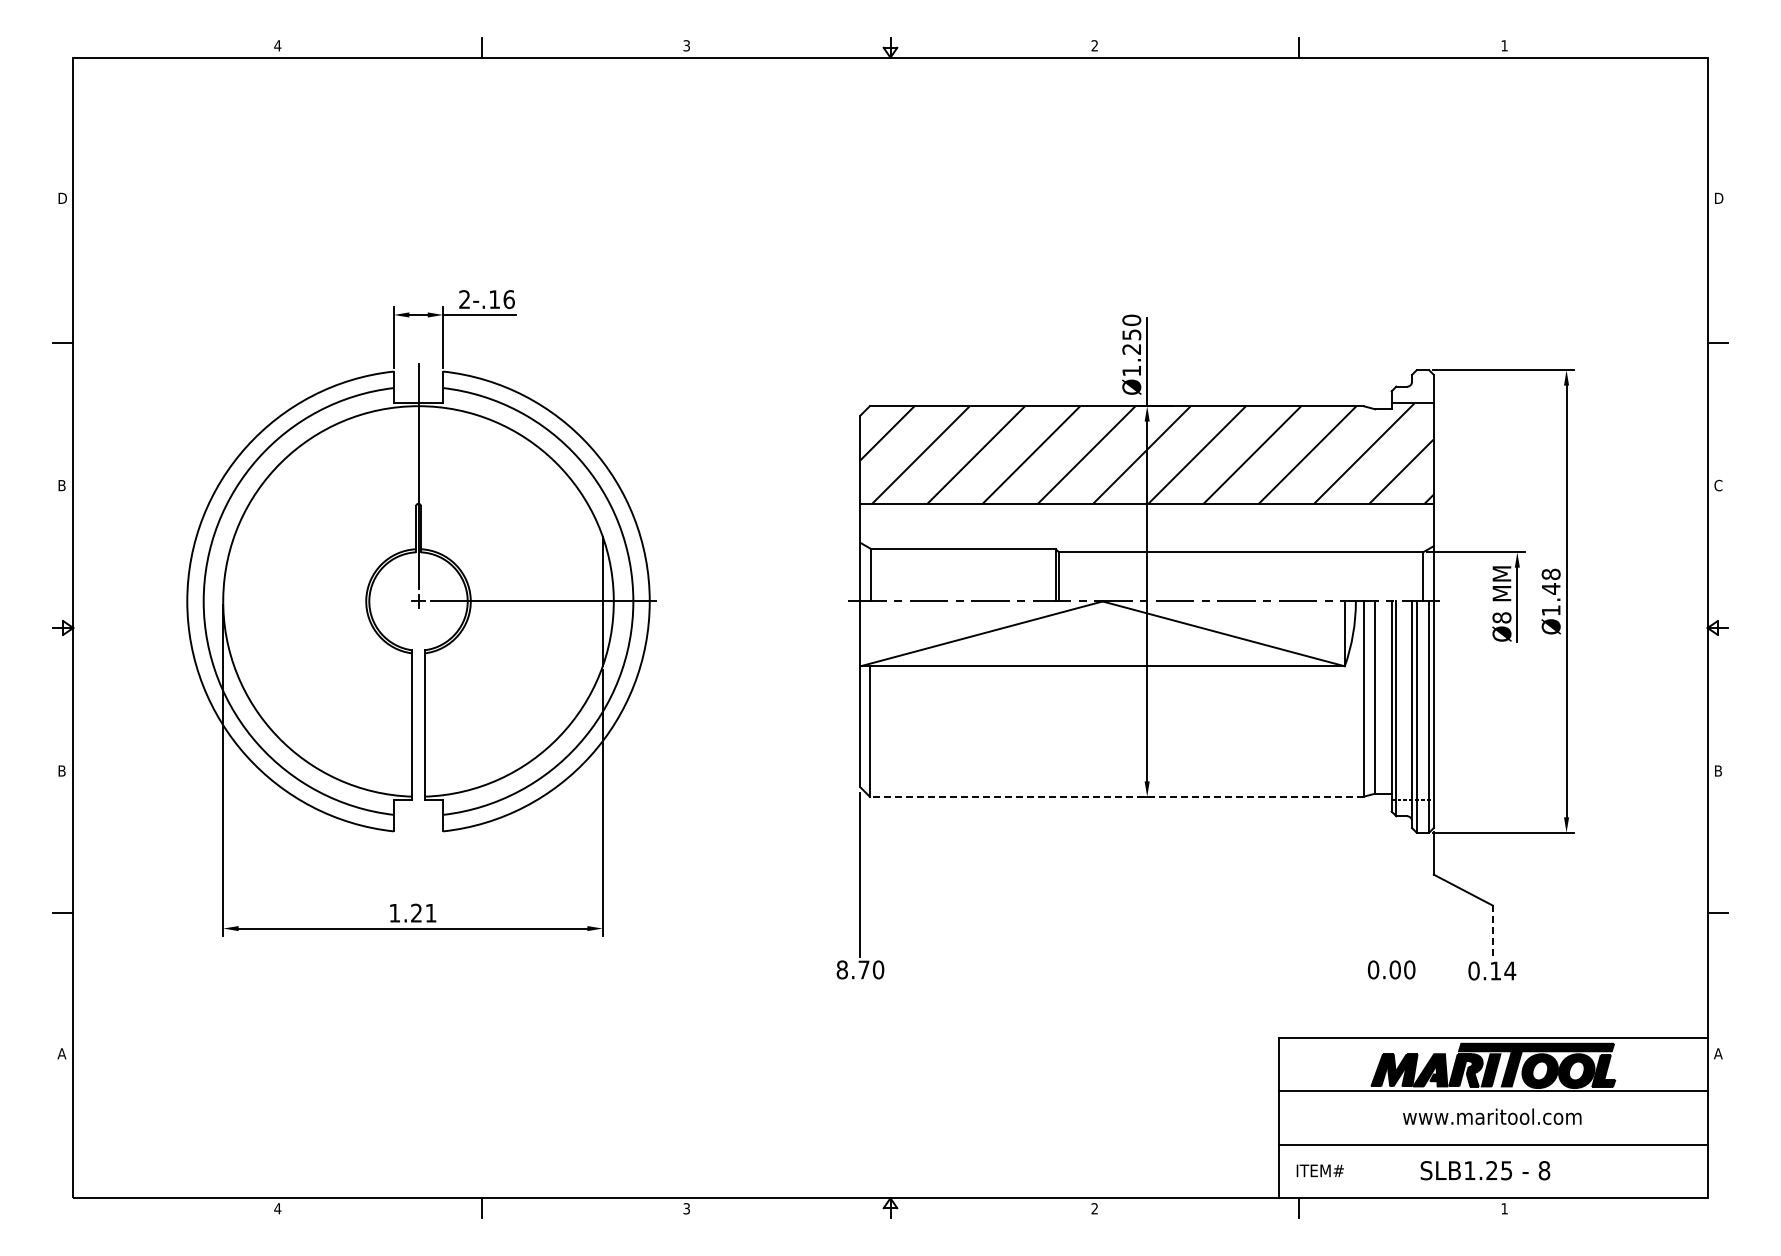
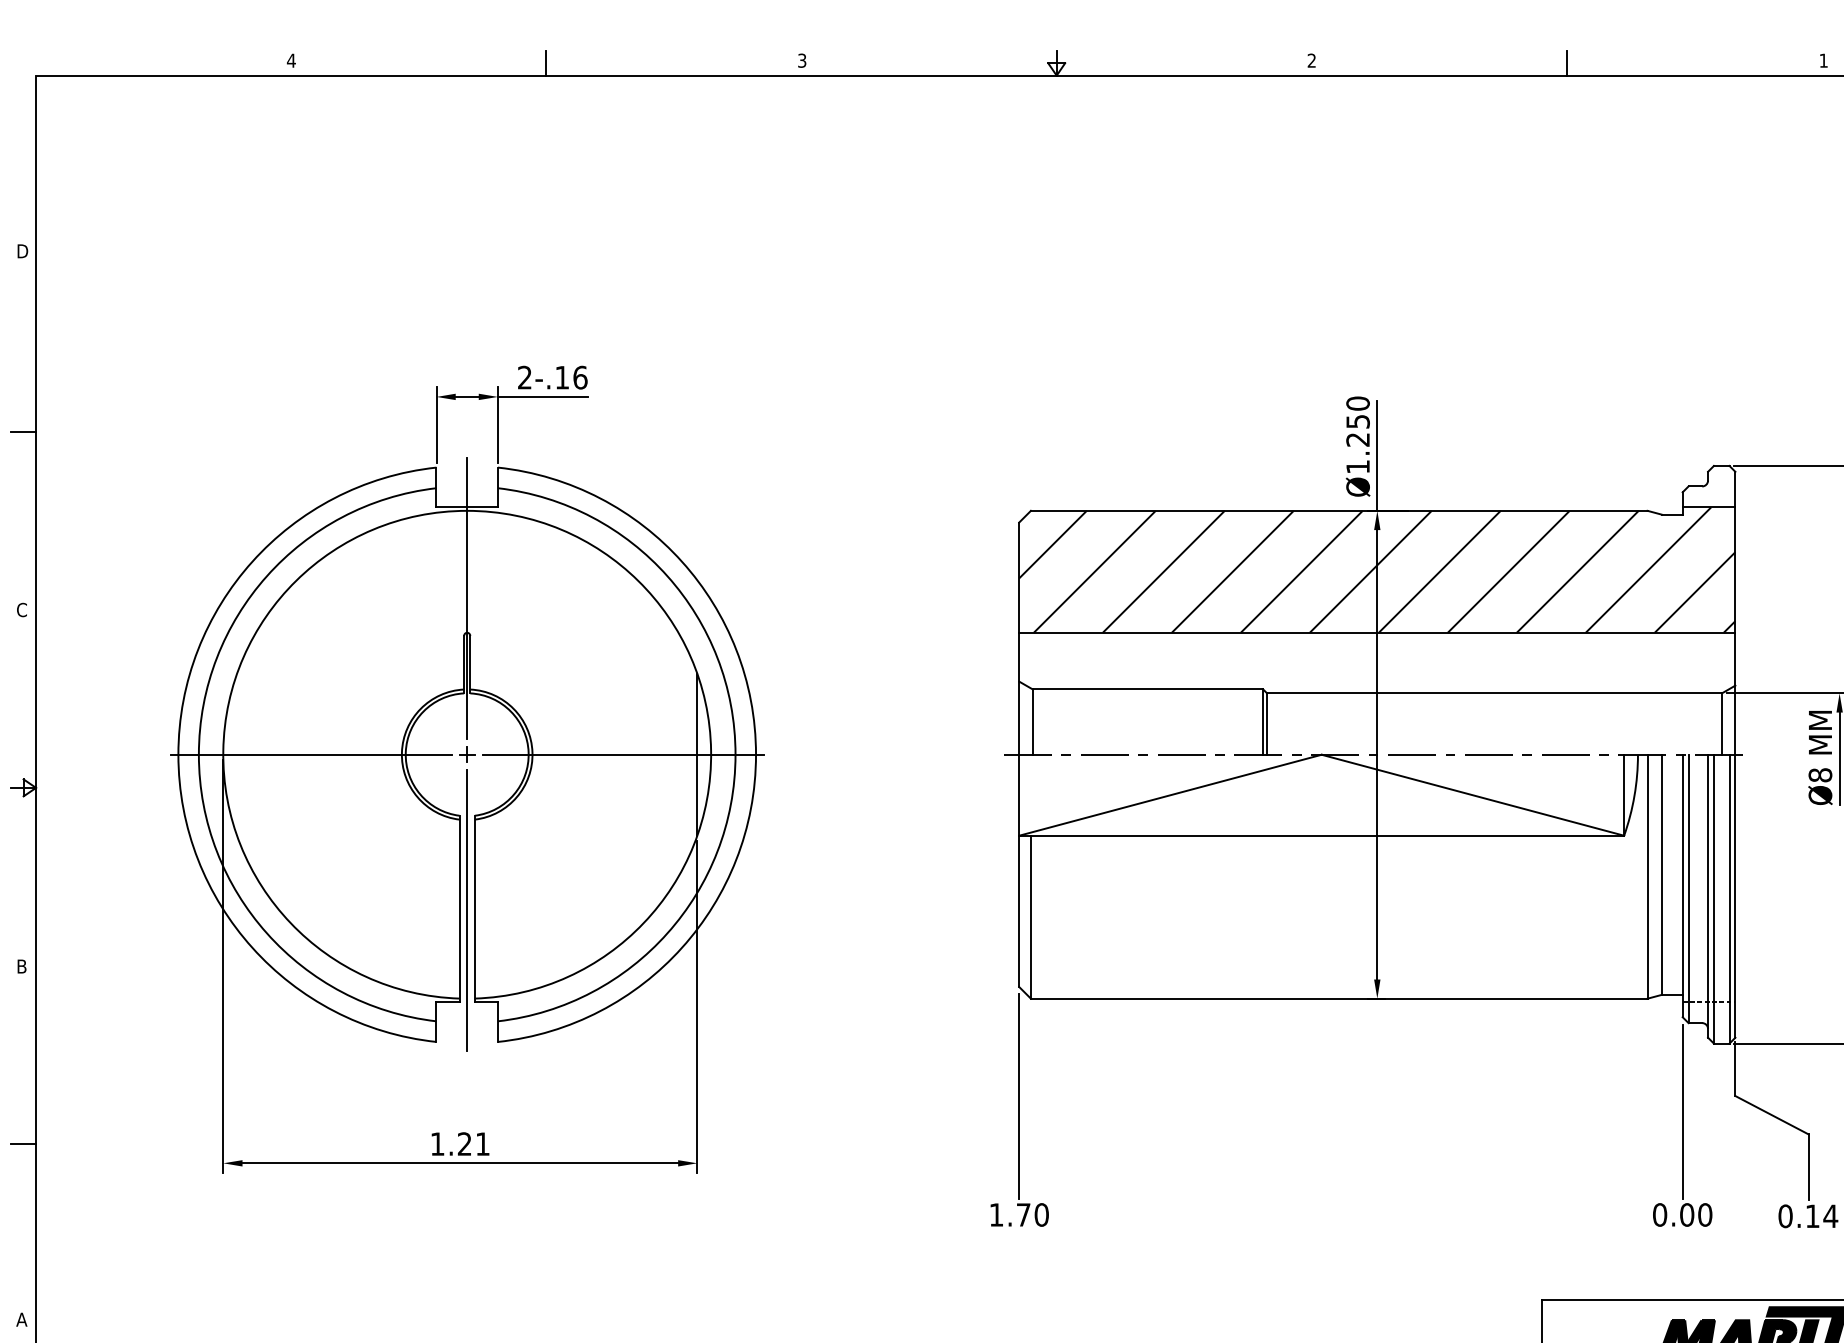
text: (62, 485) -> (22, 609), B -> C
line: (293, 601) -> (311, 754), added
line: (418, 725) -> (467, 909), added
line: (1116, 796) -> (1338, 998), dashed -> solid
line: (1391, 887) -> (1682, 1112), added
line: (1492, 932) -> (1808, 1168), dashed -> solid
text: (841, 969) -> (995, 1214), 8.70 -> 1.70

